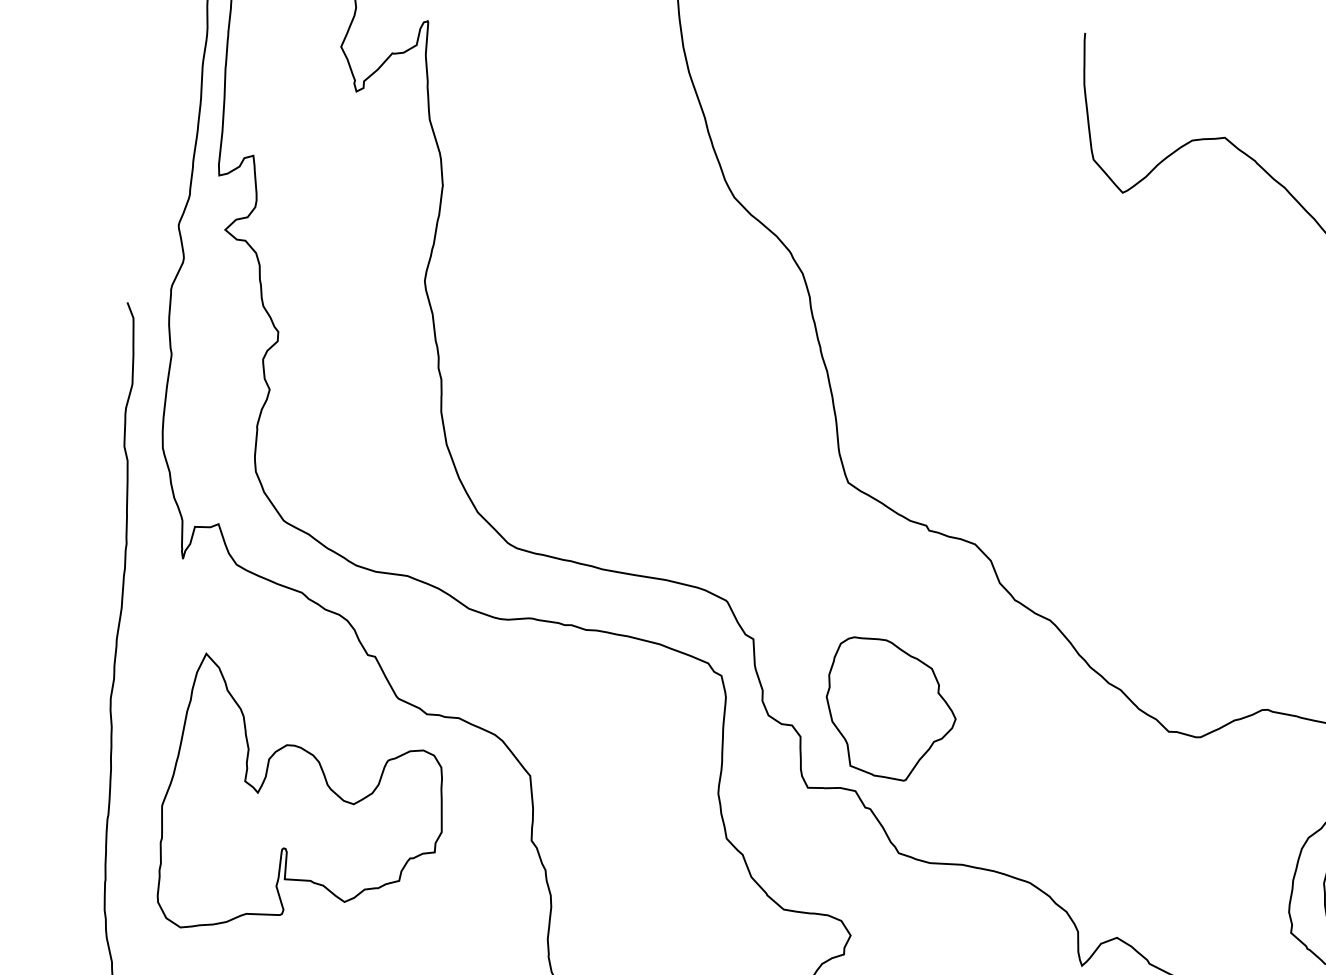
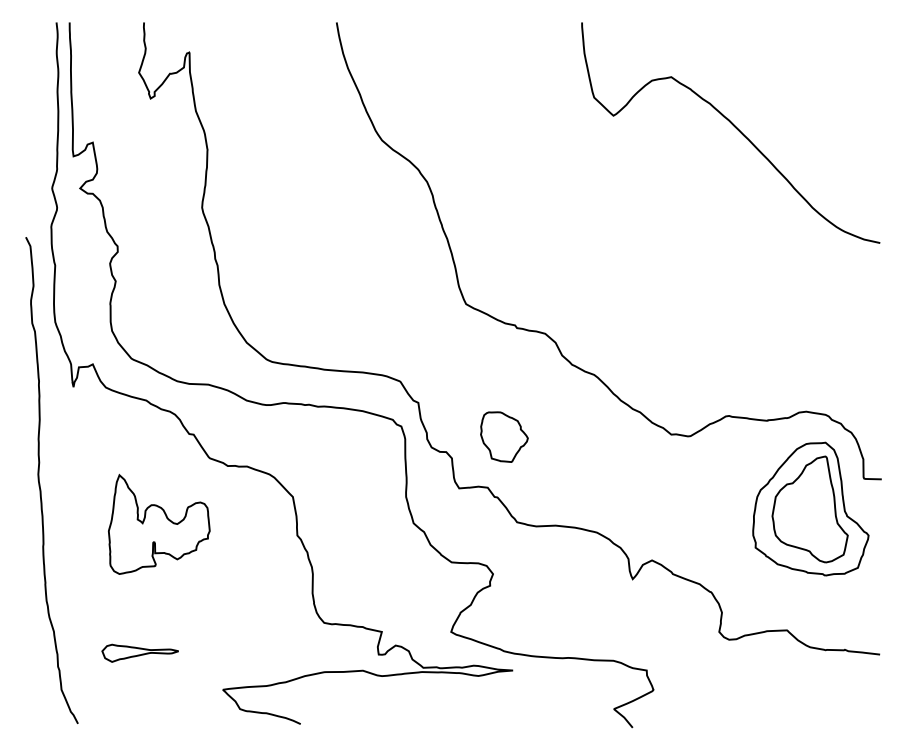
part: (891, 708) -> (504, 436), size x0.6
part: (304, 800) -> (159, 524), size x0.6

